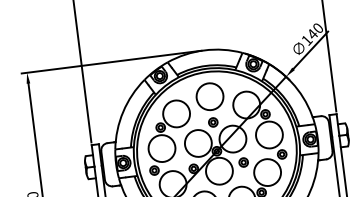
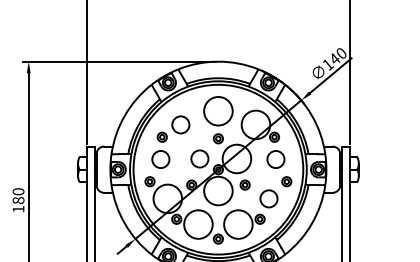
circle: (176, 113) -> (180, 124), size x0.6
circle: (269, 135) -> (275, 159), size x0.6
circle: (197, 143) -> (199, 158), size x0.6
circle: (161, 148) -> (160, 159), size x0.6
circle: (267, 172) -> (268, 198), size x0.6

